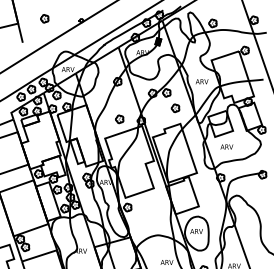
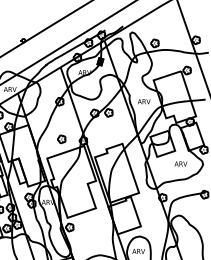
part: (175, 108) -> (117, 128), removed
text: (226, 146) -> (180, 163), moved

